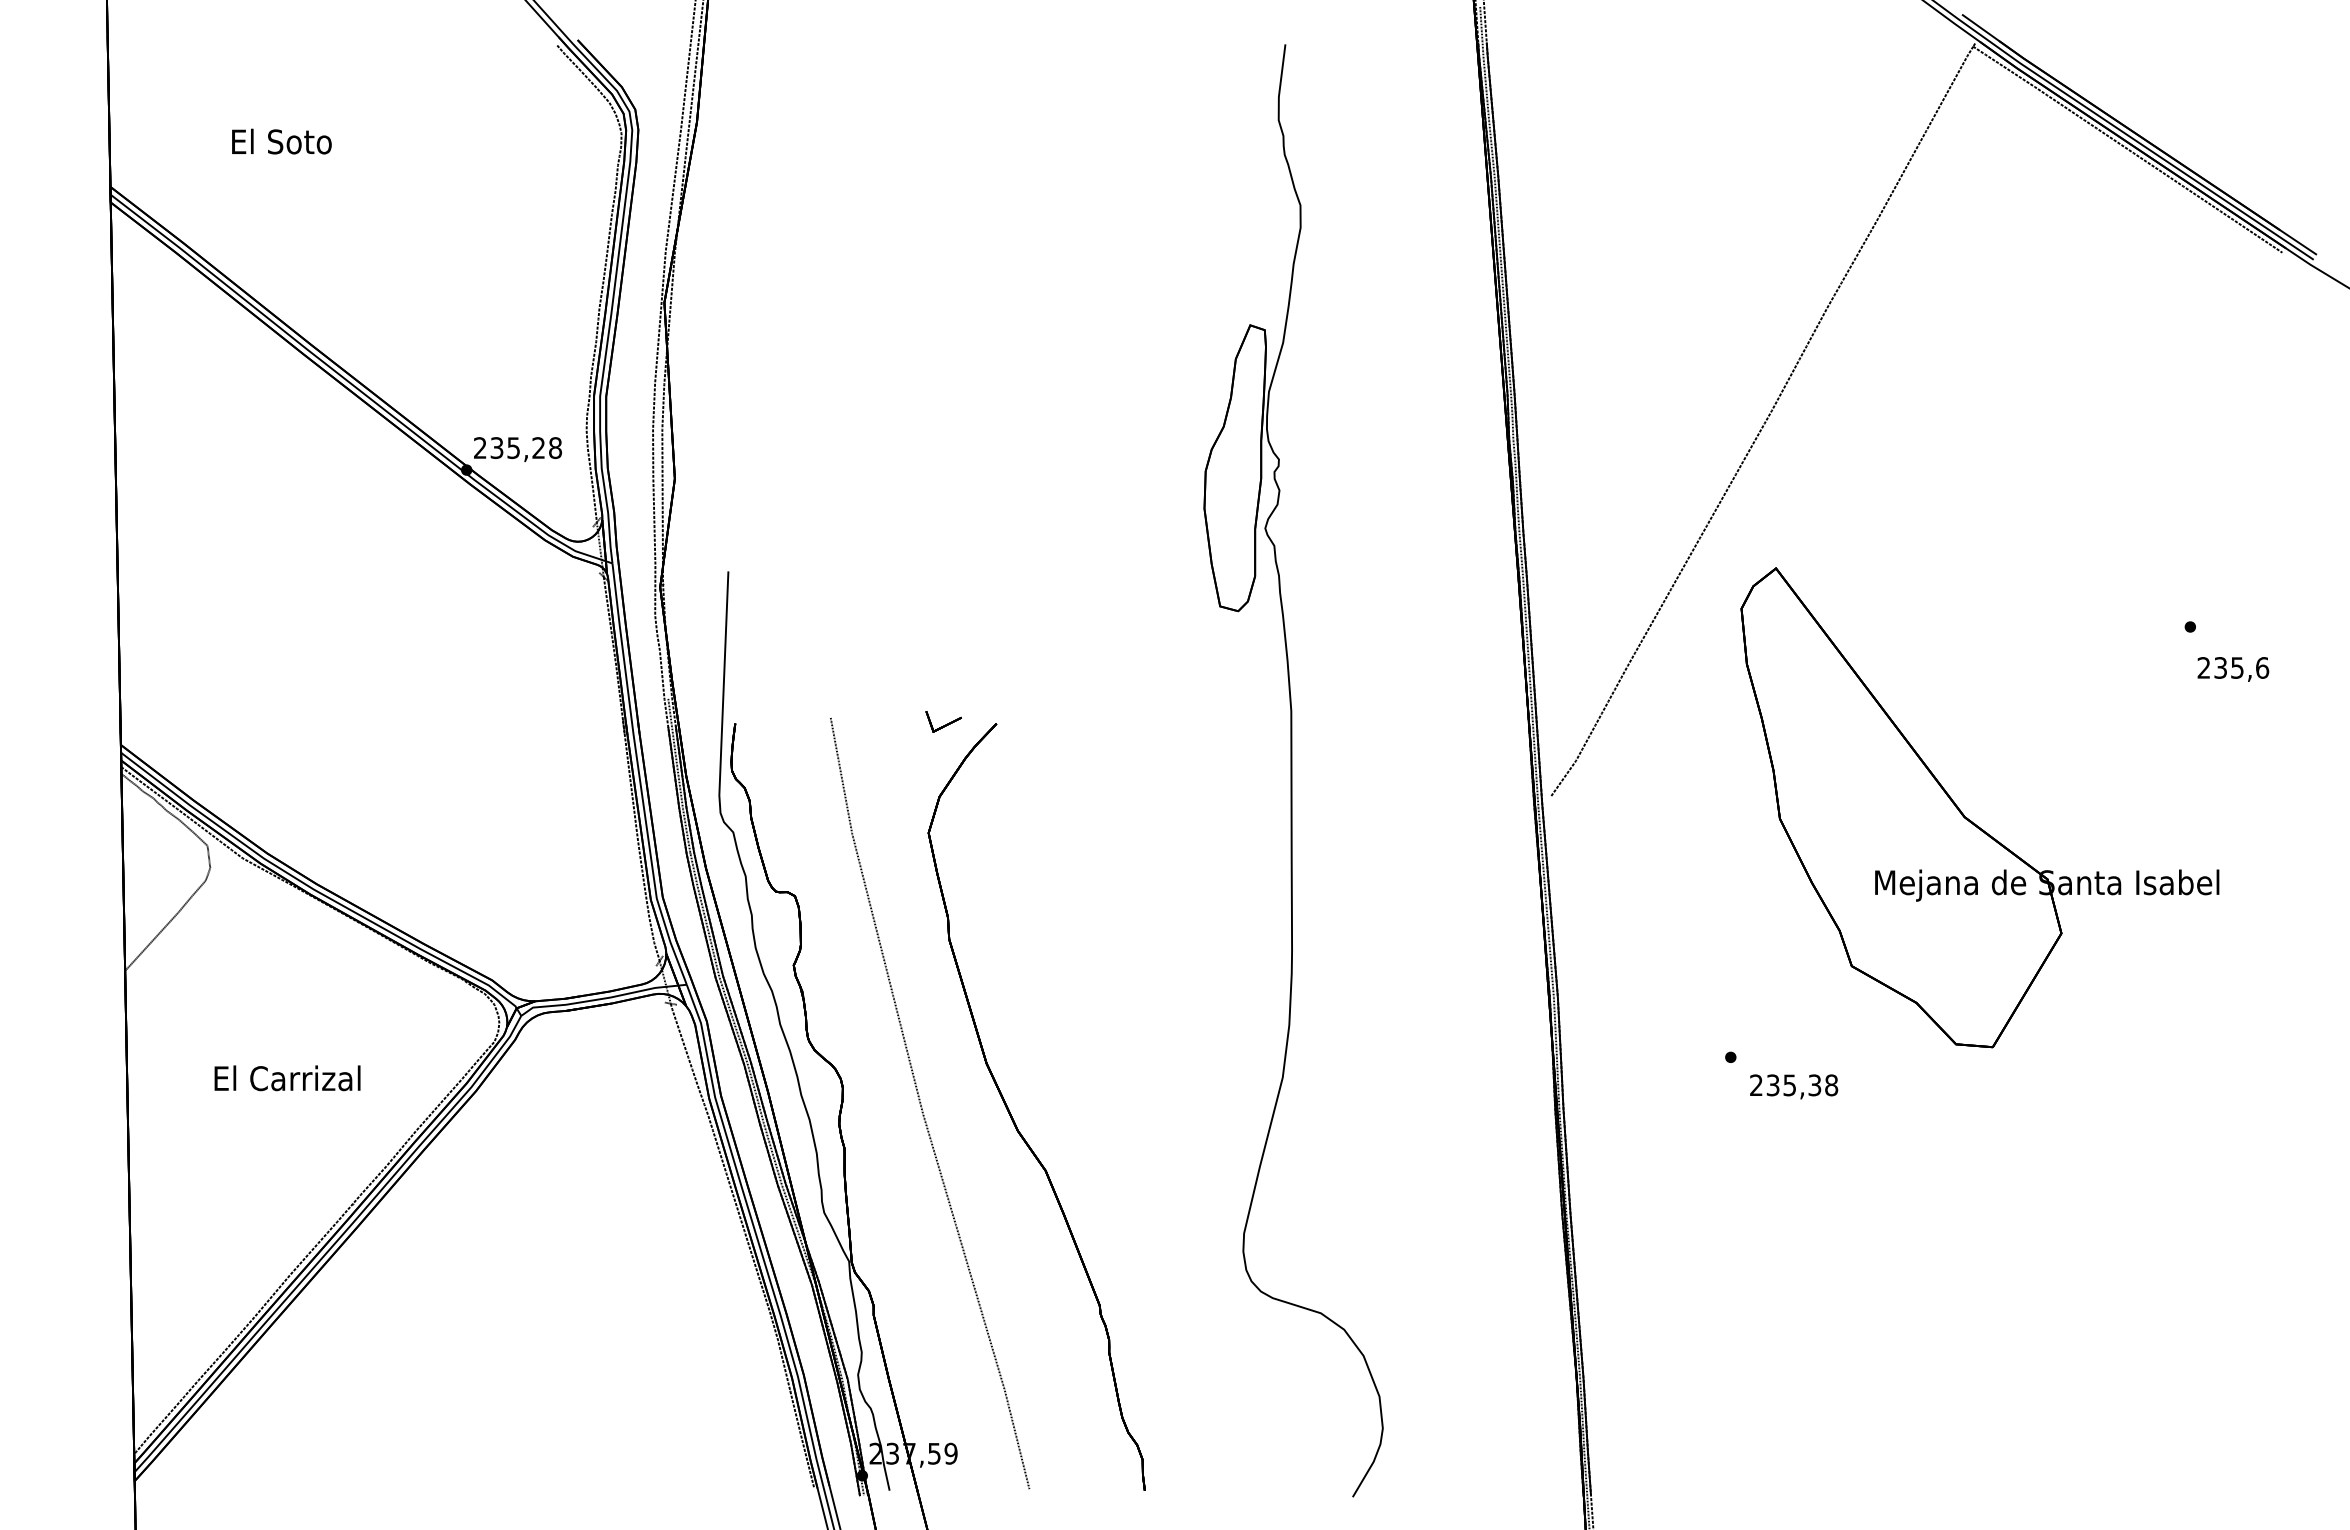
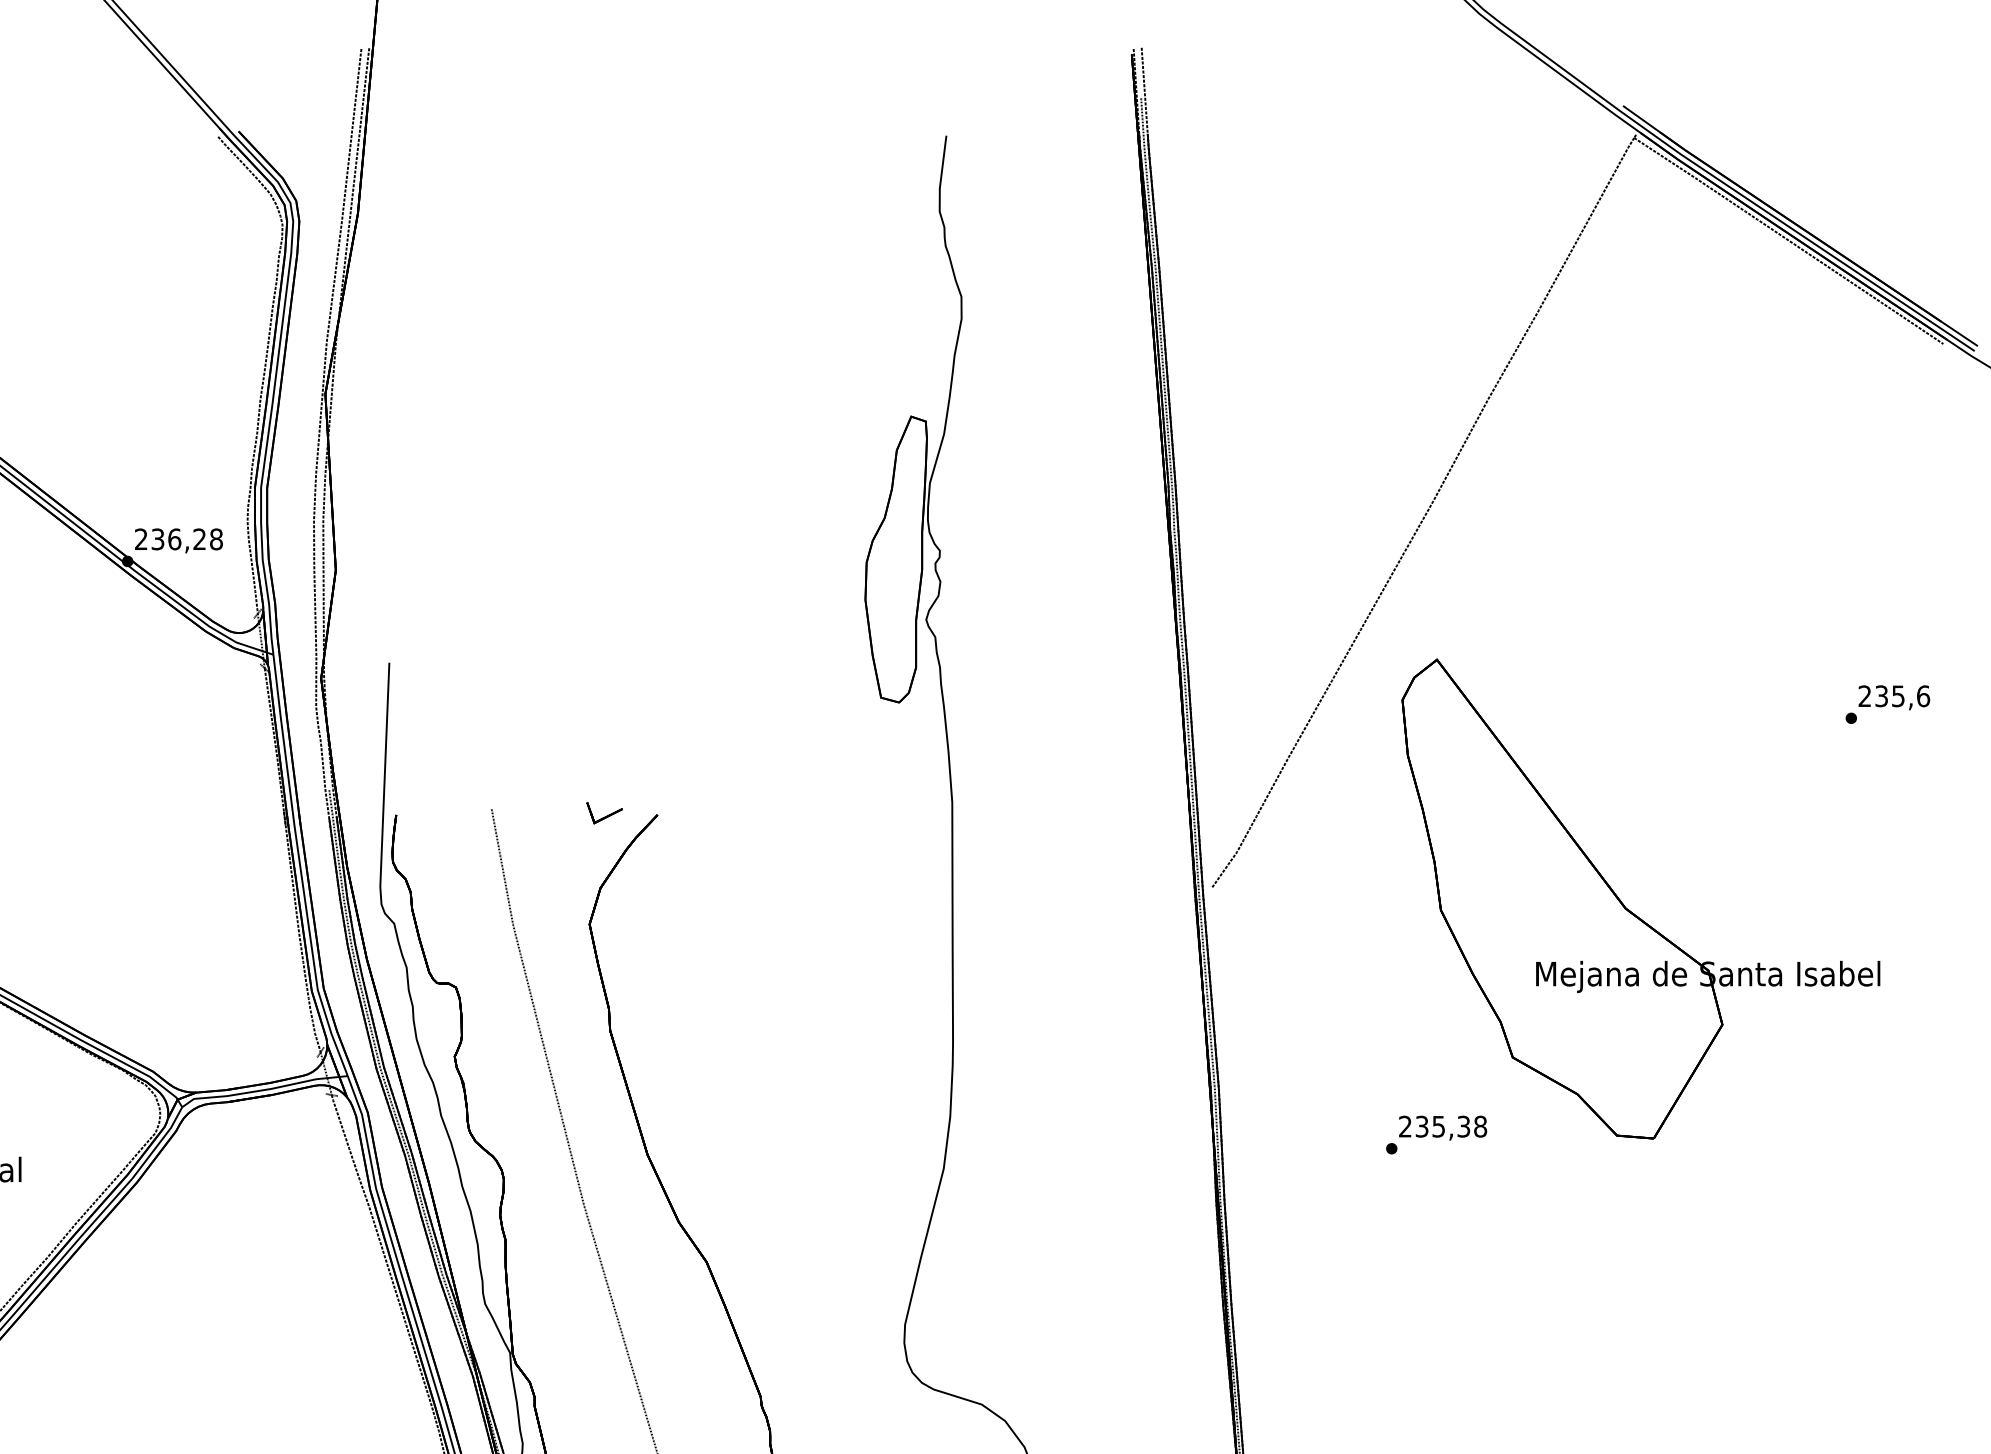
text: (513, 448) -> (174, 539), 235,28 -> 236,28
text: (2233, 669) -> (1894, 697), moved
text: (1794, 1086) -> (1443, 1127), moved

